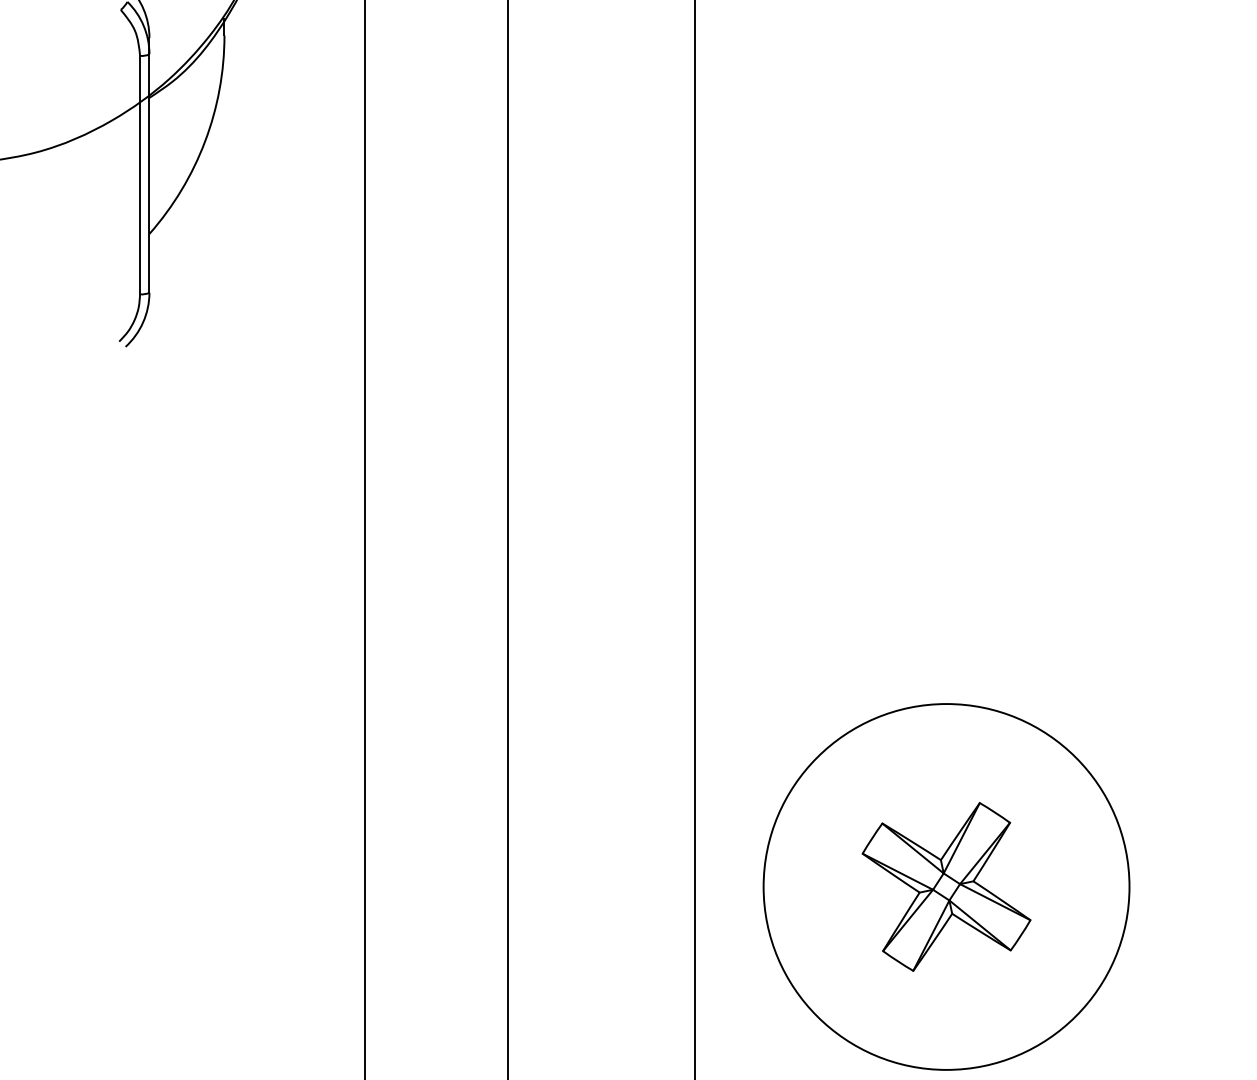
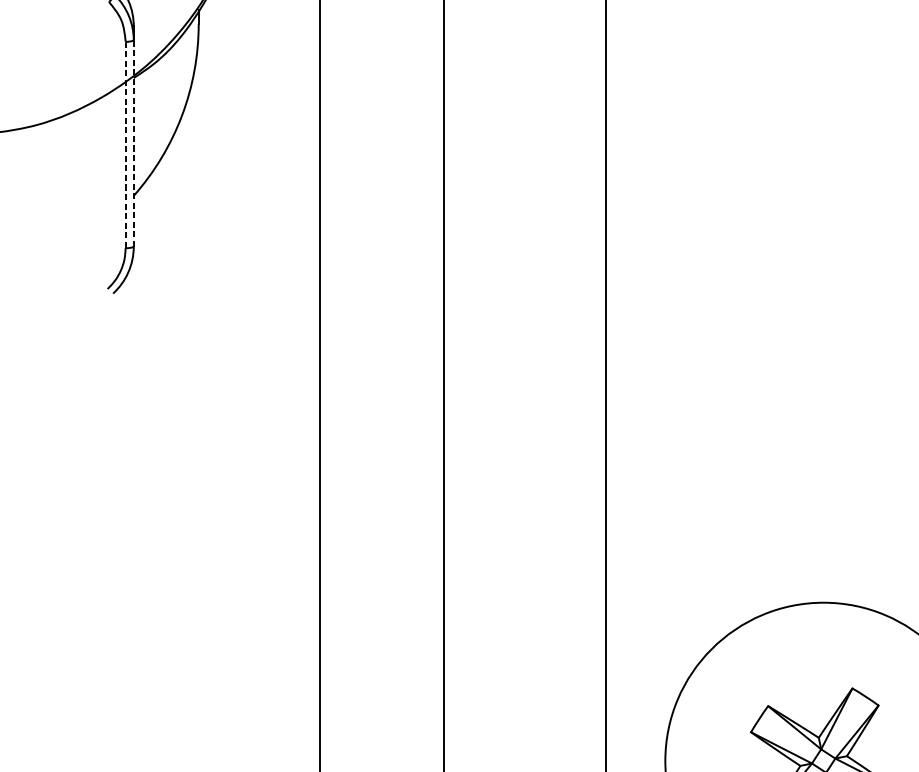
line: (149, 173) -> (133, 143), solid -> dashed
line: (140, 175) -> (126, 145), solid -> dashed

